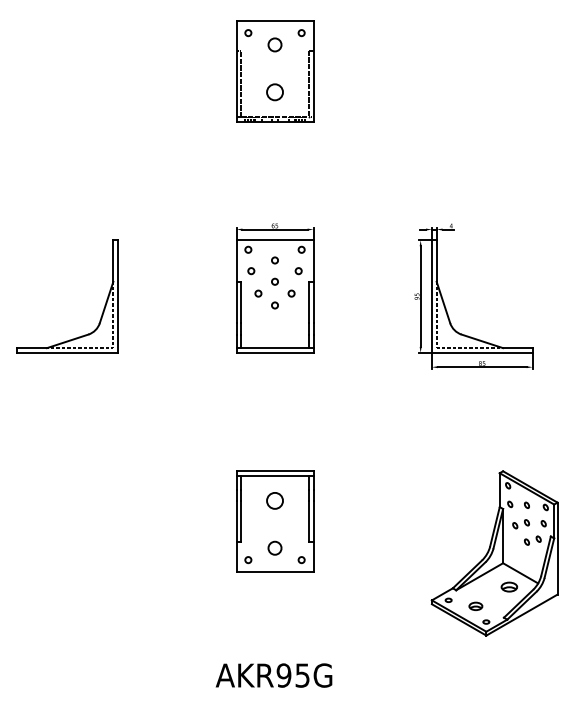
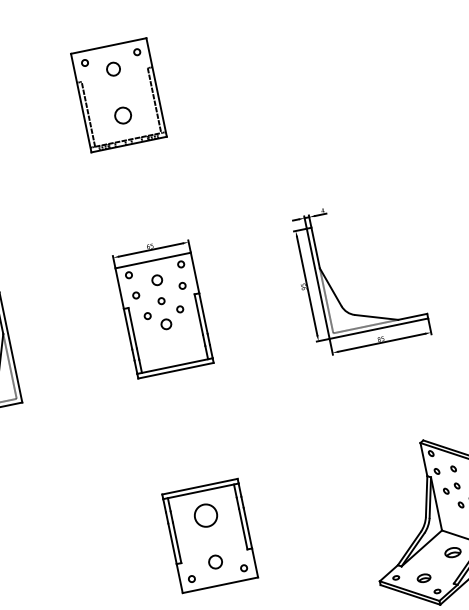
circle: (274, 260) -> (156, 280), size x1.6
circle: (274, 305) -> (165, 324), size x1.6
circle: (274, 500) -> (205, 515), size x1.4

